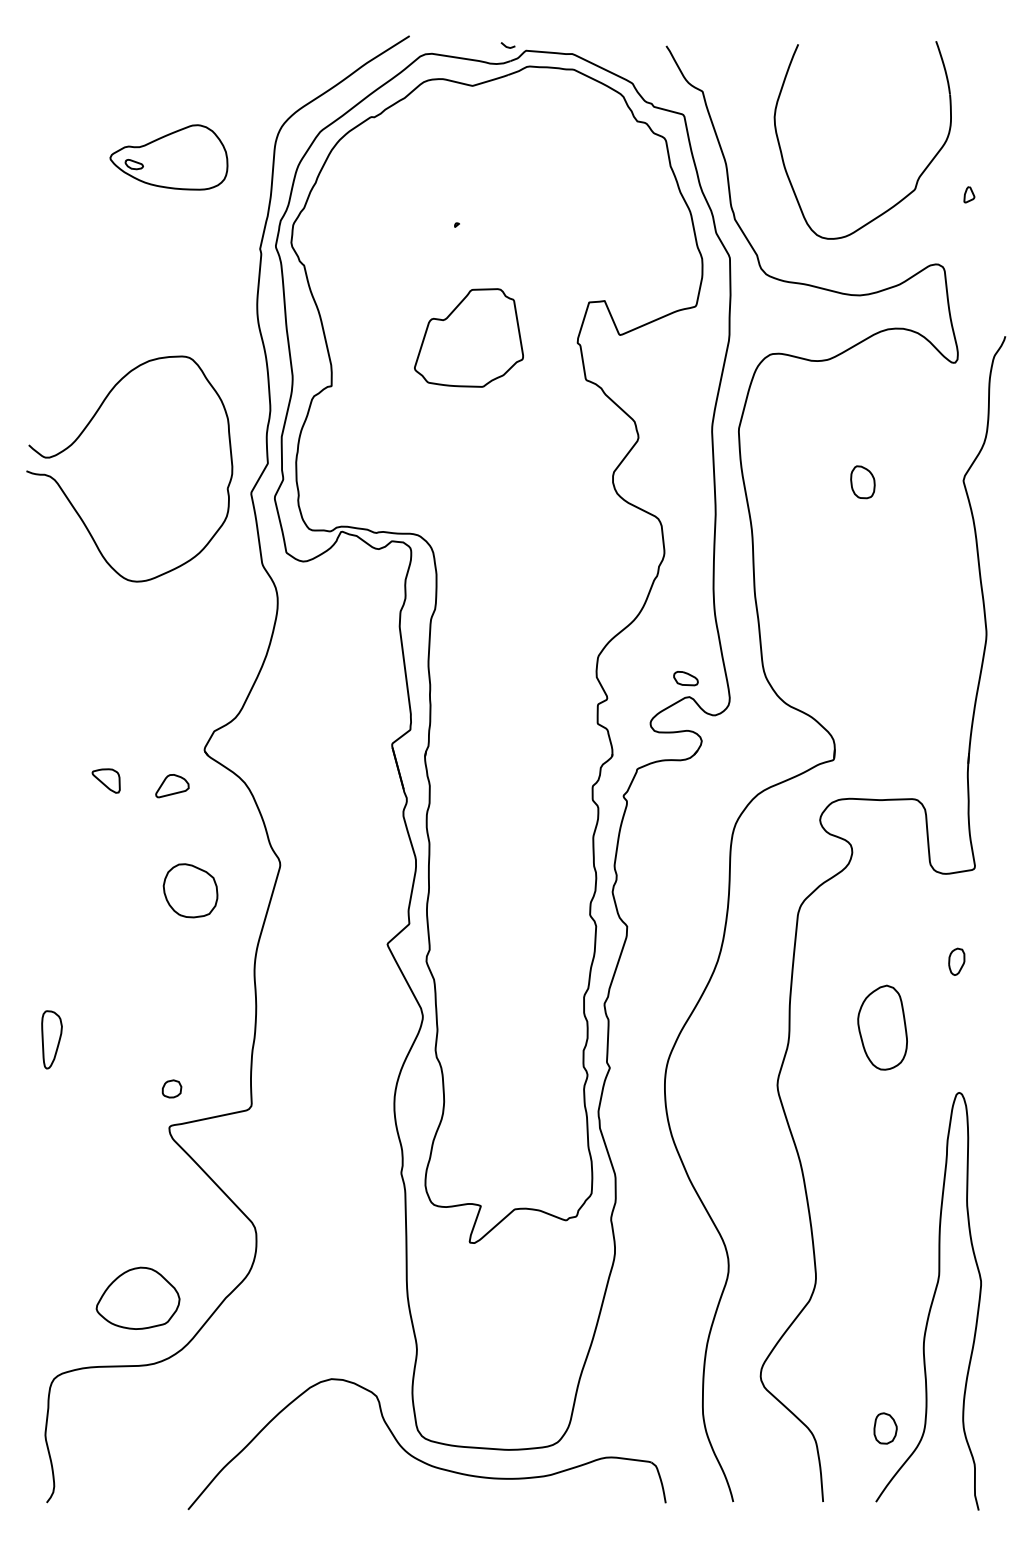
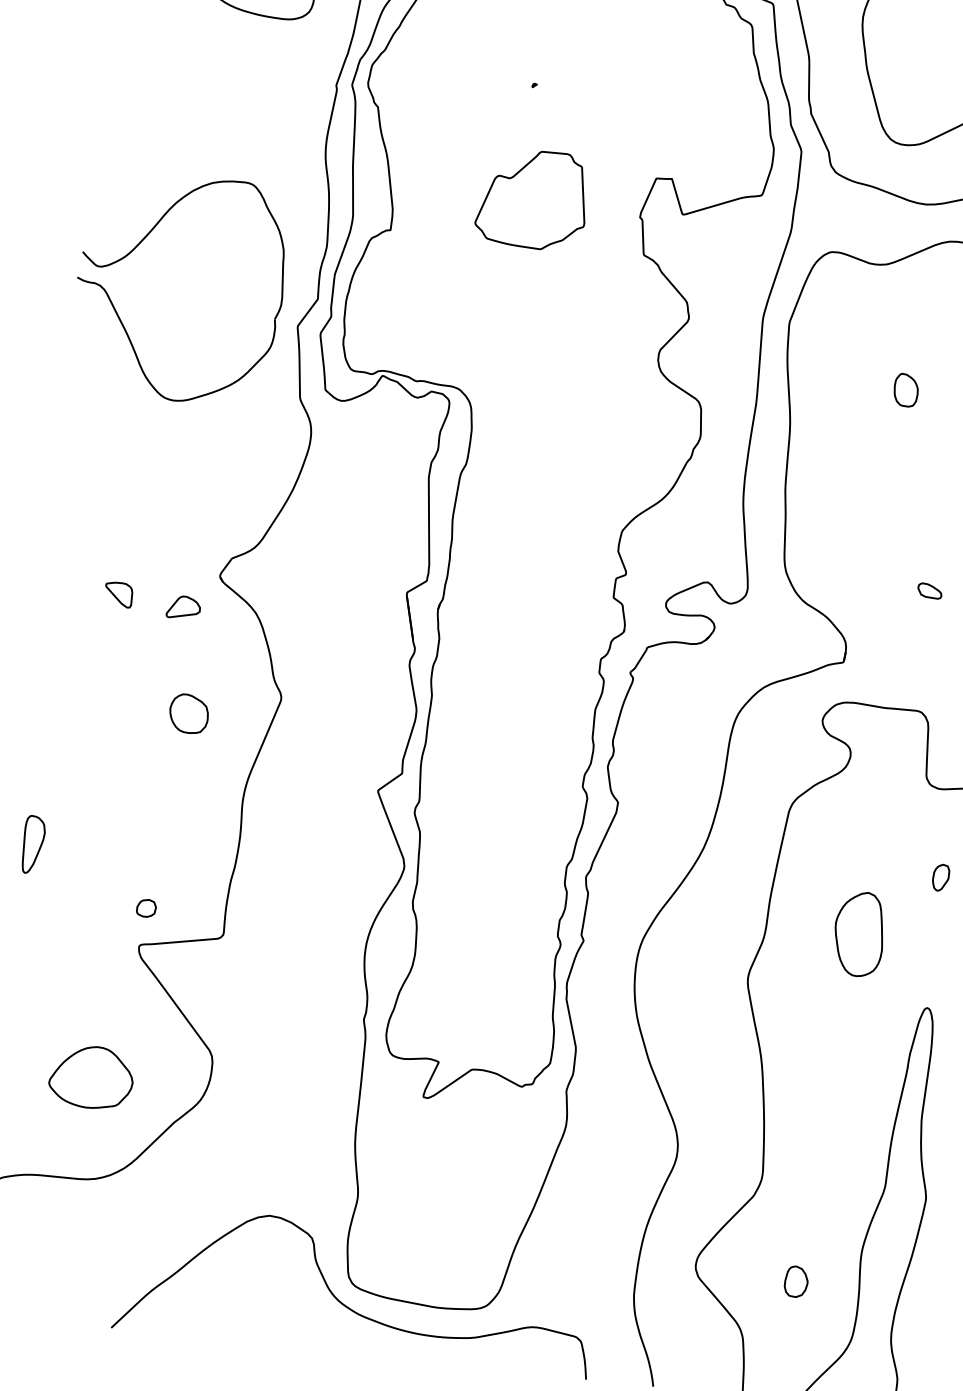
part: (685, 678) -> (929, 590), moved
part: (190, 890) -> (189, 713), size x0.71
part: (137, 1297) -> (91, 1076), moved
part: (885, 1428) -> (796, 1281), moved

